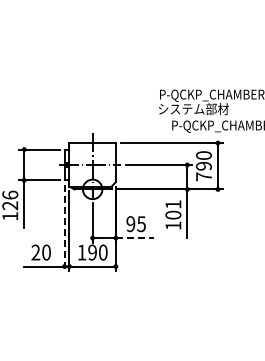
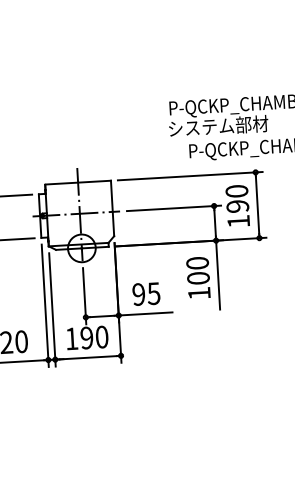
text: (203, 176) -> (237, 221), 790 -> 190
text: (173, 204) -> (197, 263), 101 -> 100
line: (64, 228) -> (45, 306), dashed -> solid
line: (134, 238) -> (145, 314), dashed -> solid

